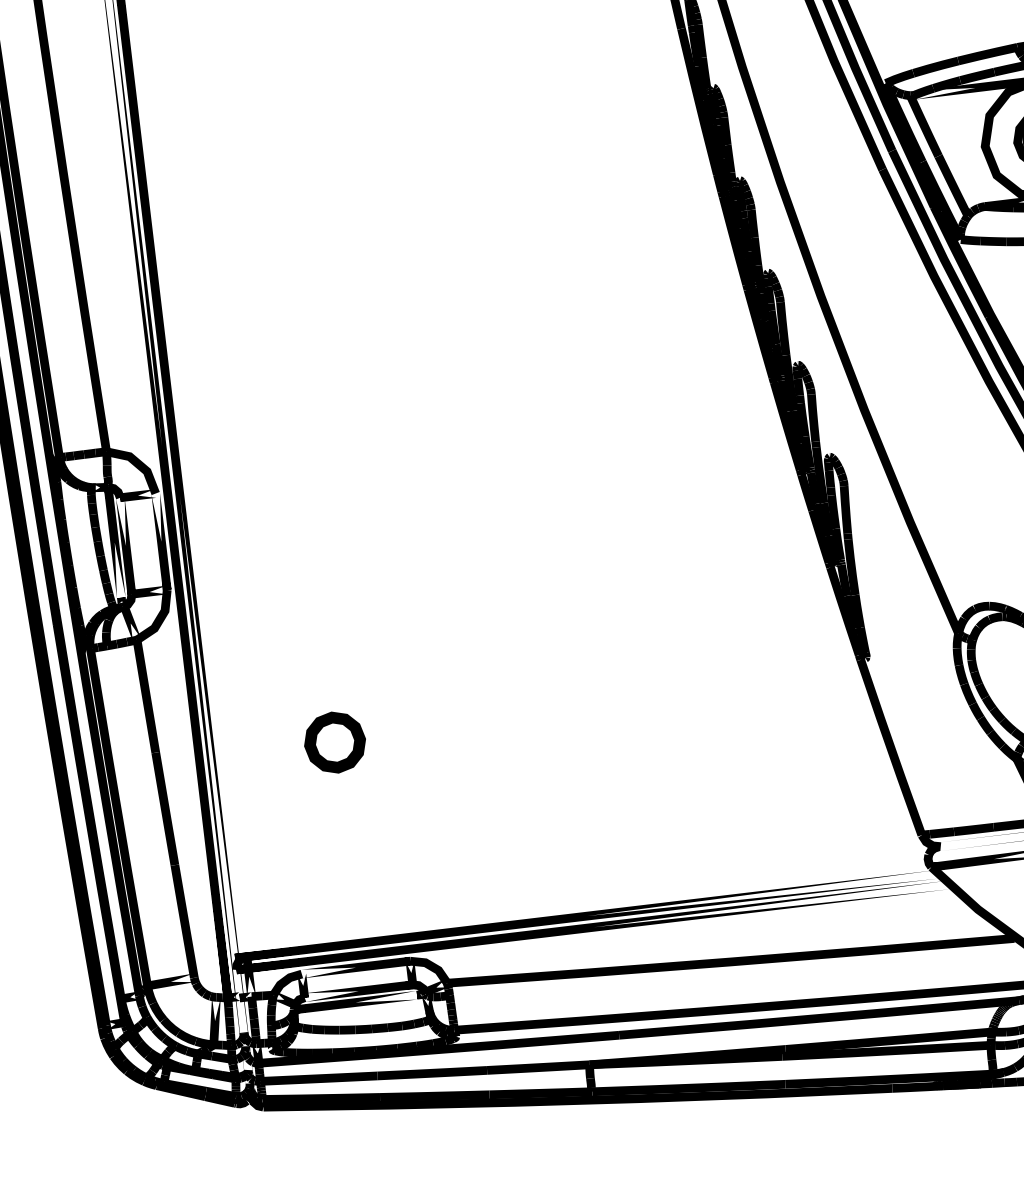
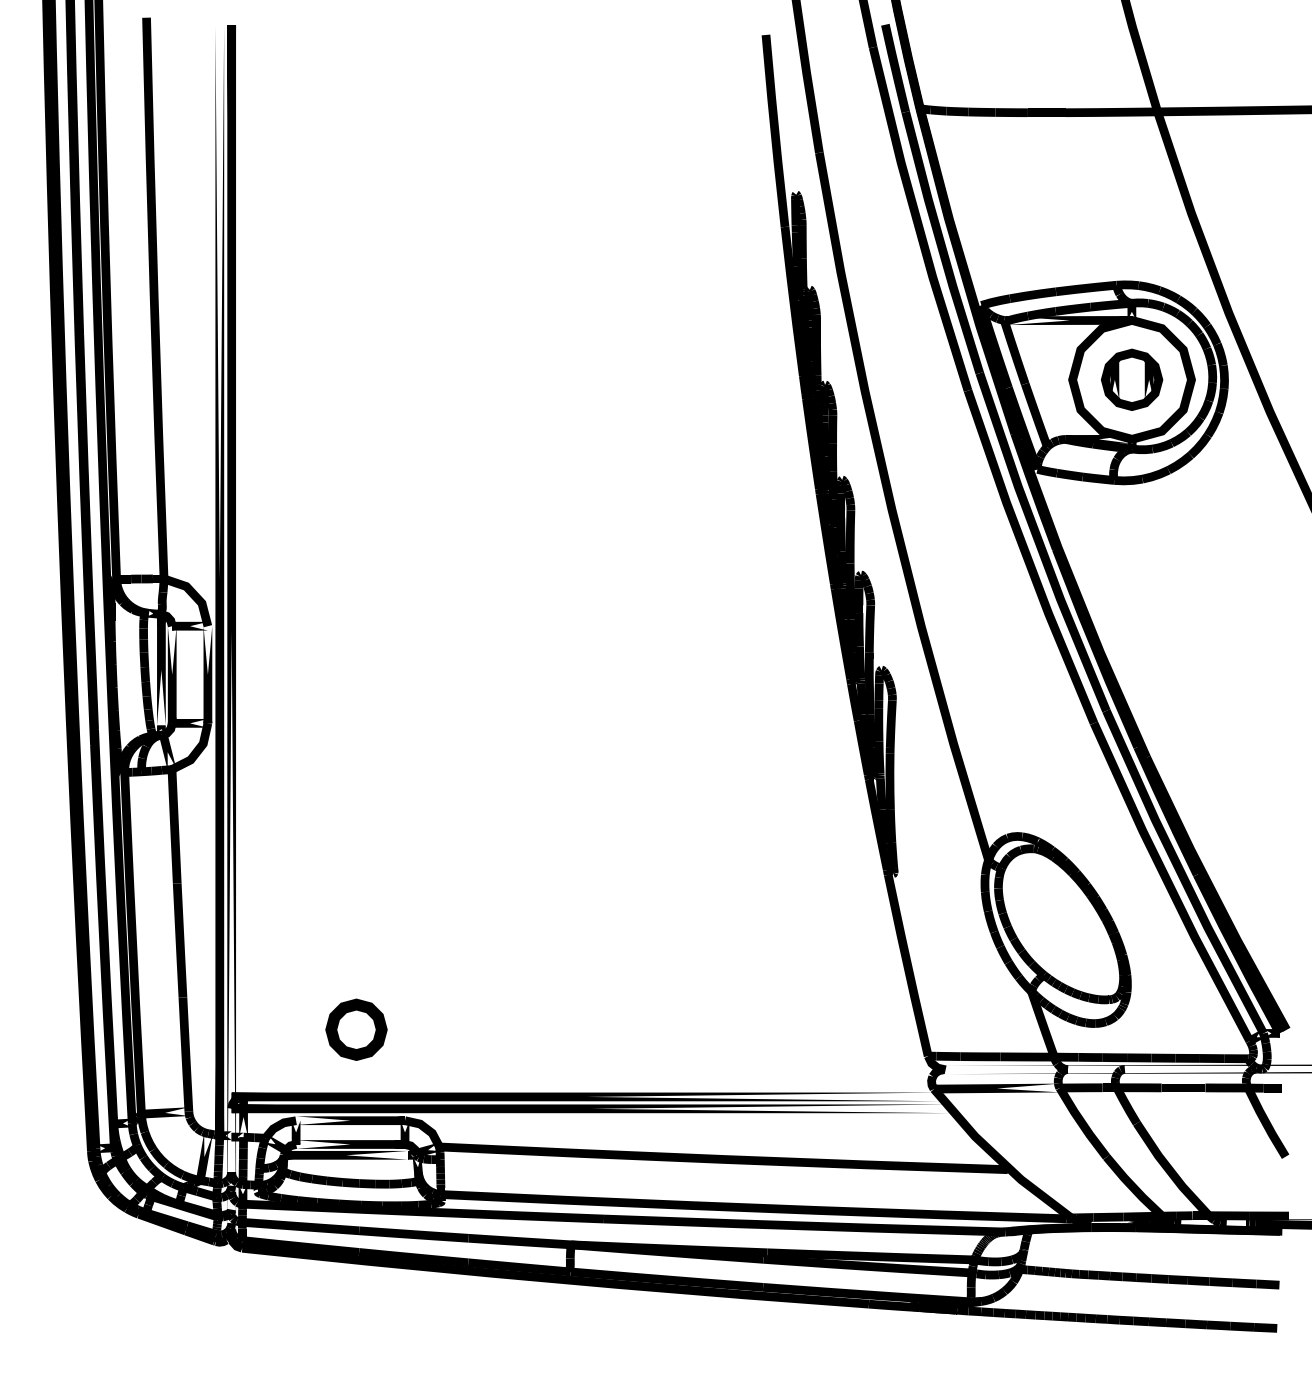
part: (335, 742) -> (356, 1029), moved

